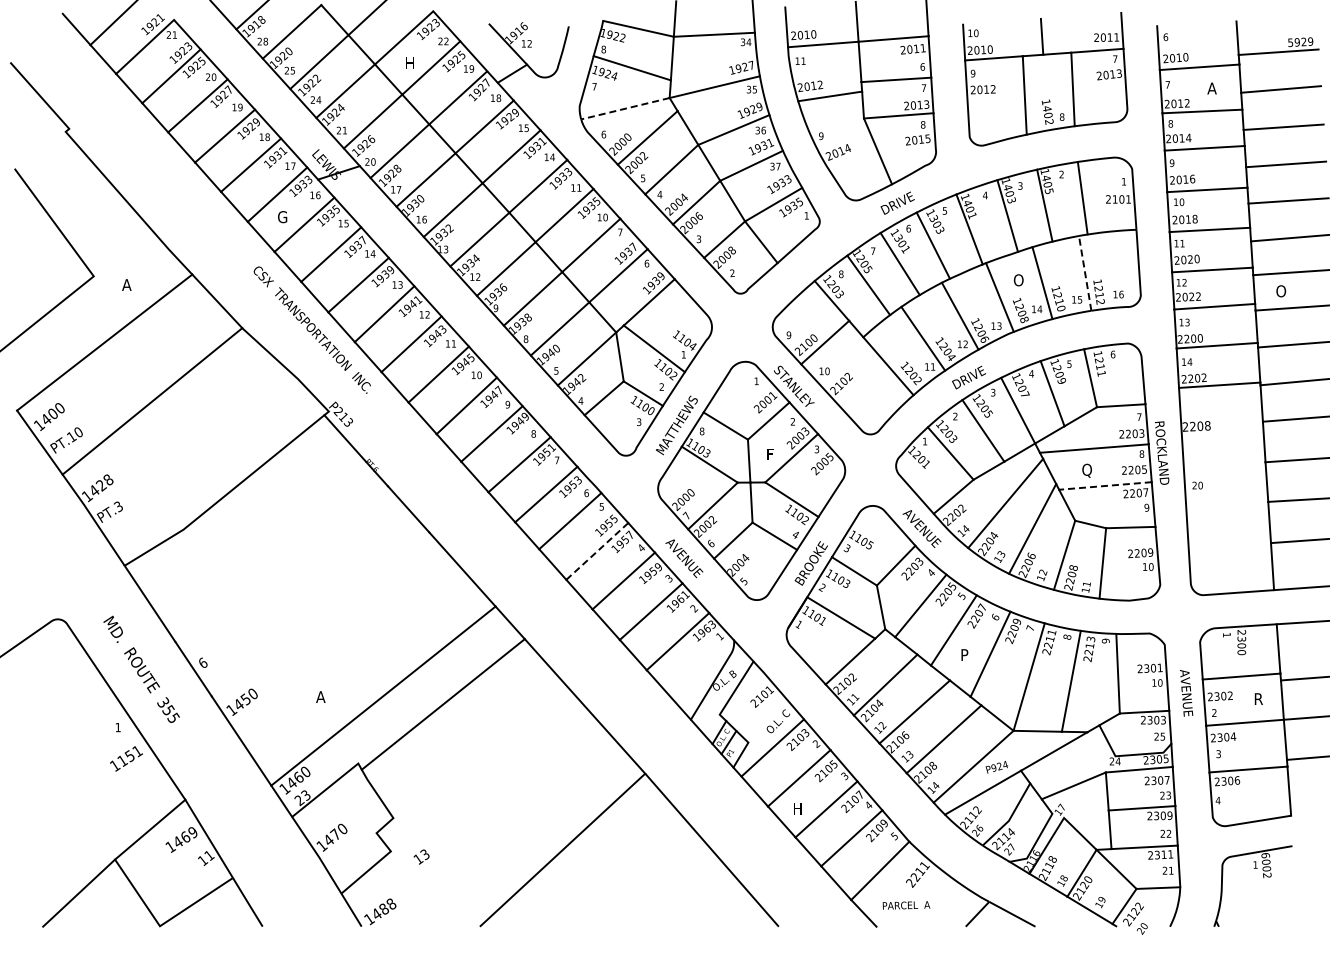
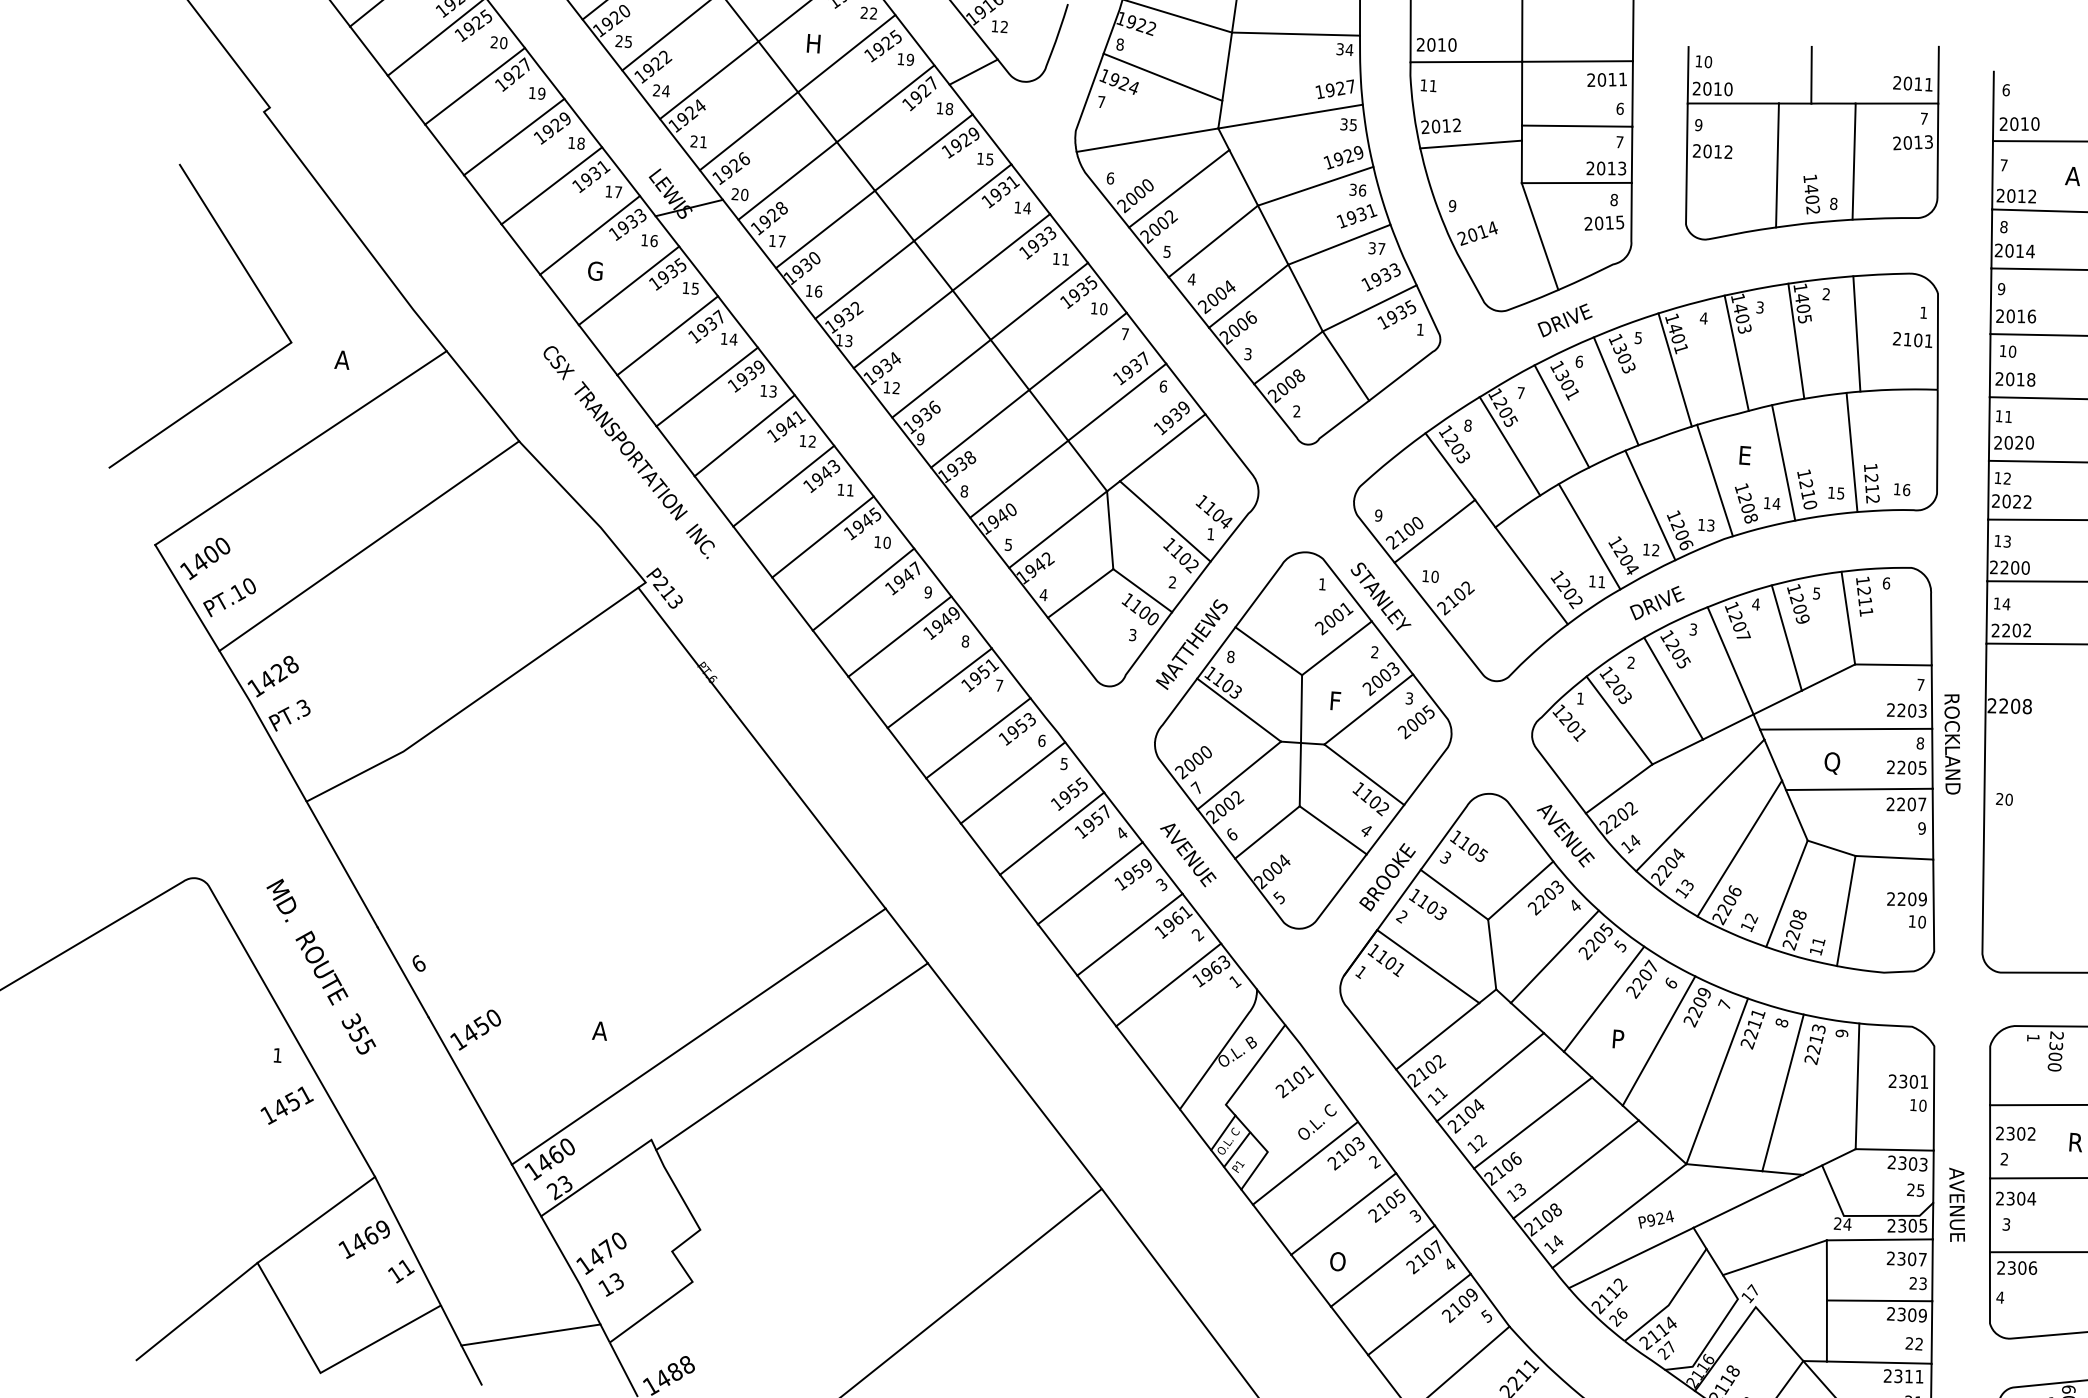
line: (624, 108) -> (1146, 139), dashed -> solid
line: (1085, 273) -> (1852, 452), dashed -> solid
text: (1018, 280) -> (1746, 455), O -> E
line: (1104, 486) -> (1857, 790), dashed -> solid
line: (597, 551) -> (1052, 833), dashed -> solid
text: (1186, 693) -> (1957, 1205), moved
text: (122, 760) -> (280, 1107), 1151 -> 1451
text: (797, 808) -> (1337, 1261), H -> O
text: (421, 856) -> (611, 1283), moved
line: (290, 892) -> (529, 1334), added

